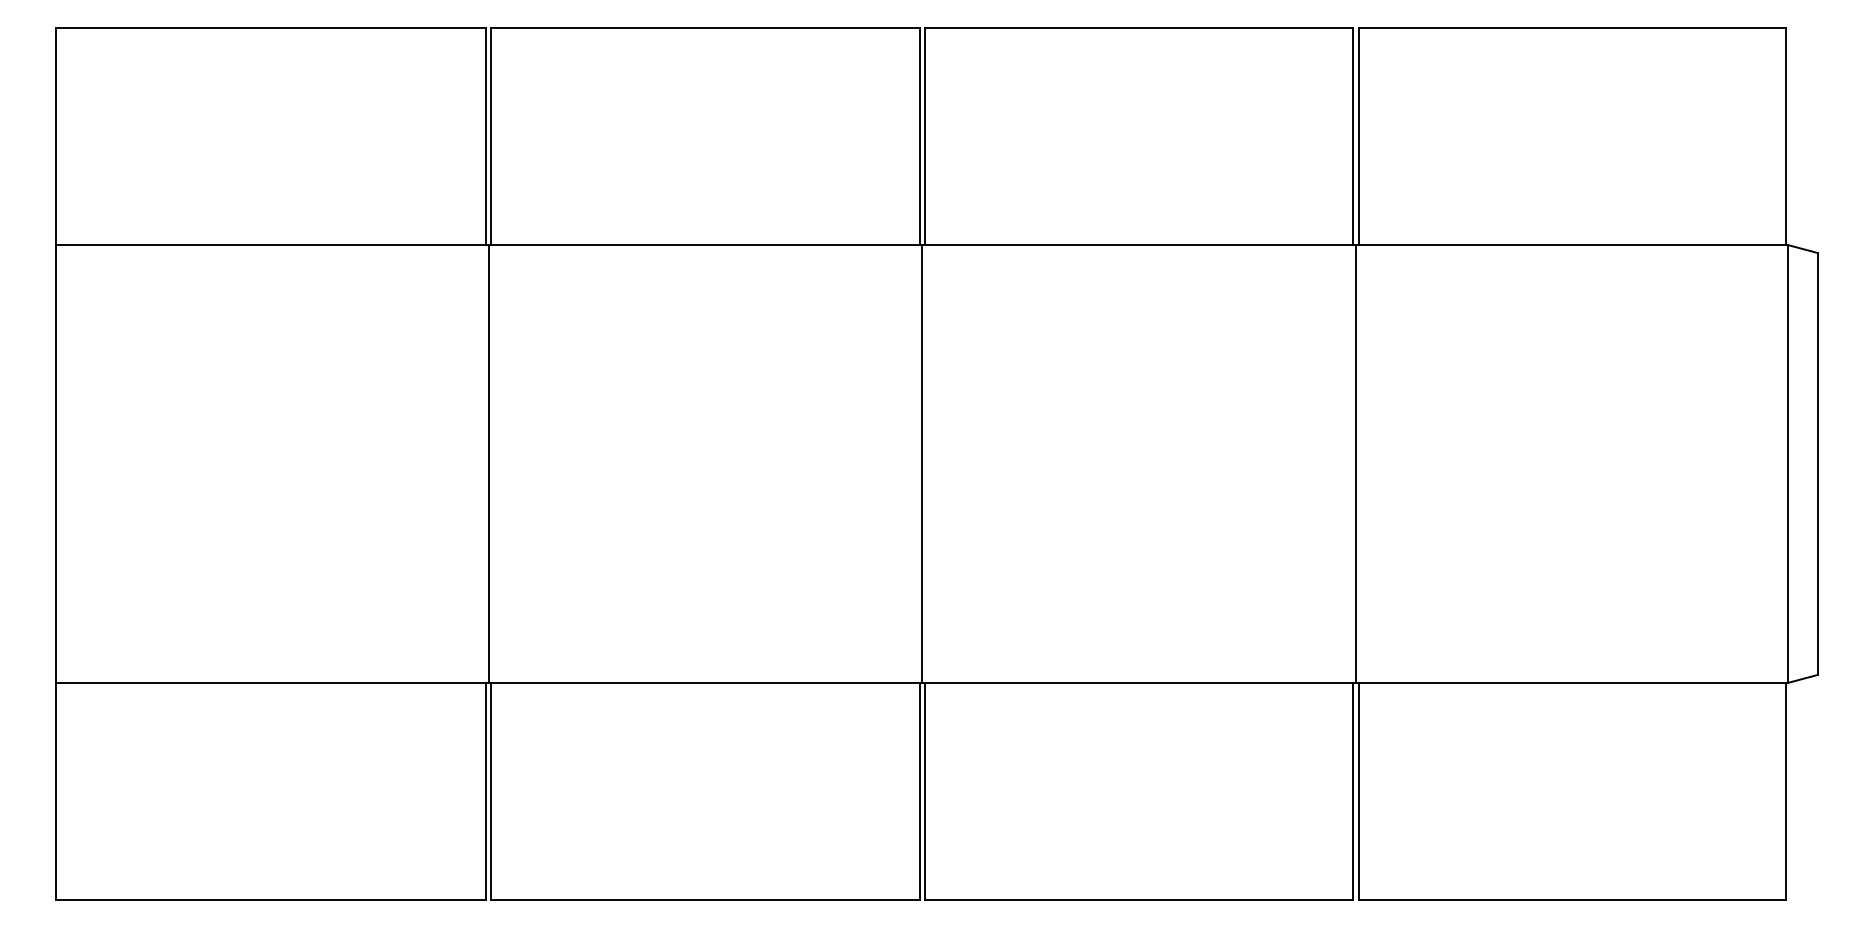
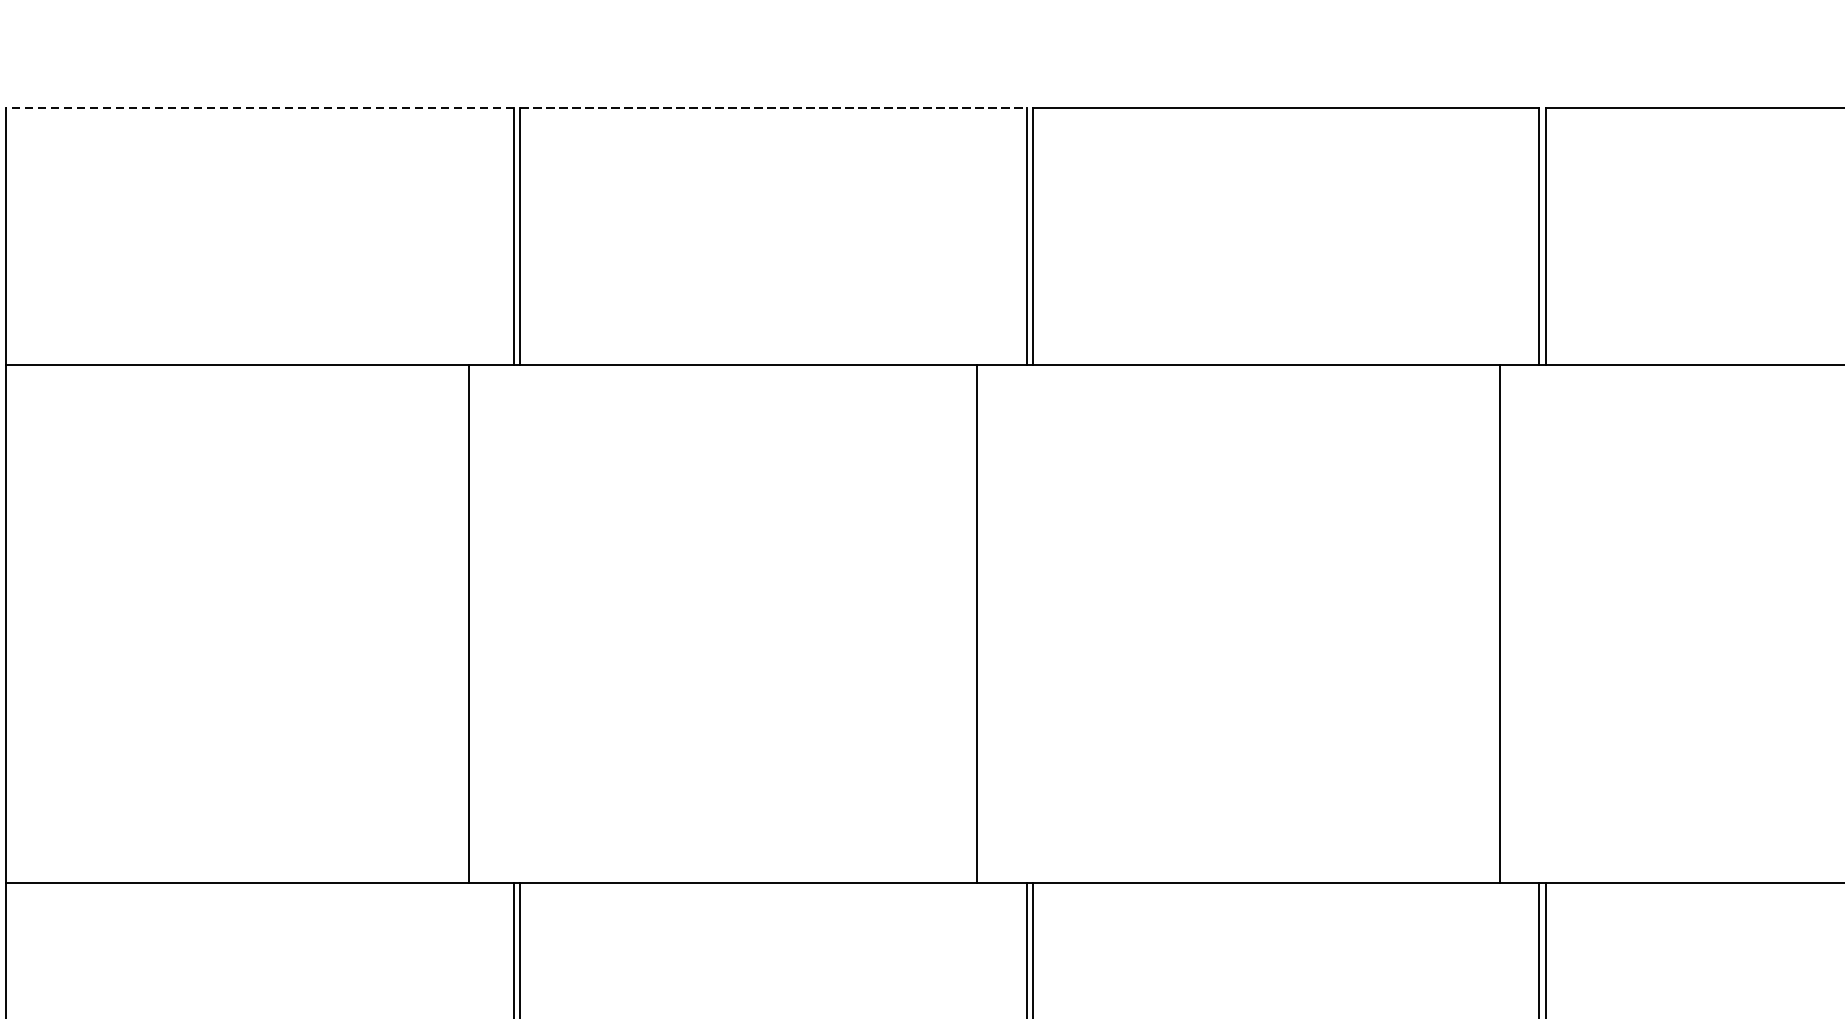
line: (271, 27) -> (260, 108), solid -> dashed
line: (705, 27) -> (773, 108), solid -> dashed
line: (488, 463) -> (468, 623), moved
line: (922, 463) -> (976, 623), moved
line: (1355, 463) -> (1499, 623), moved

